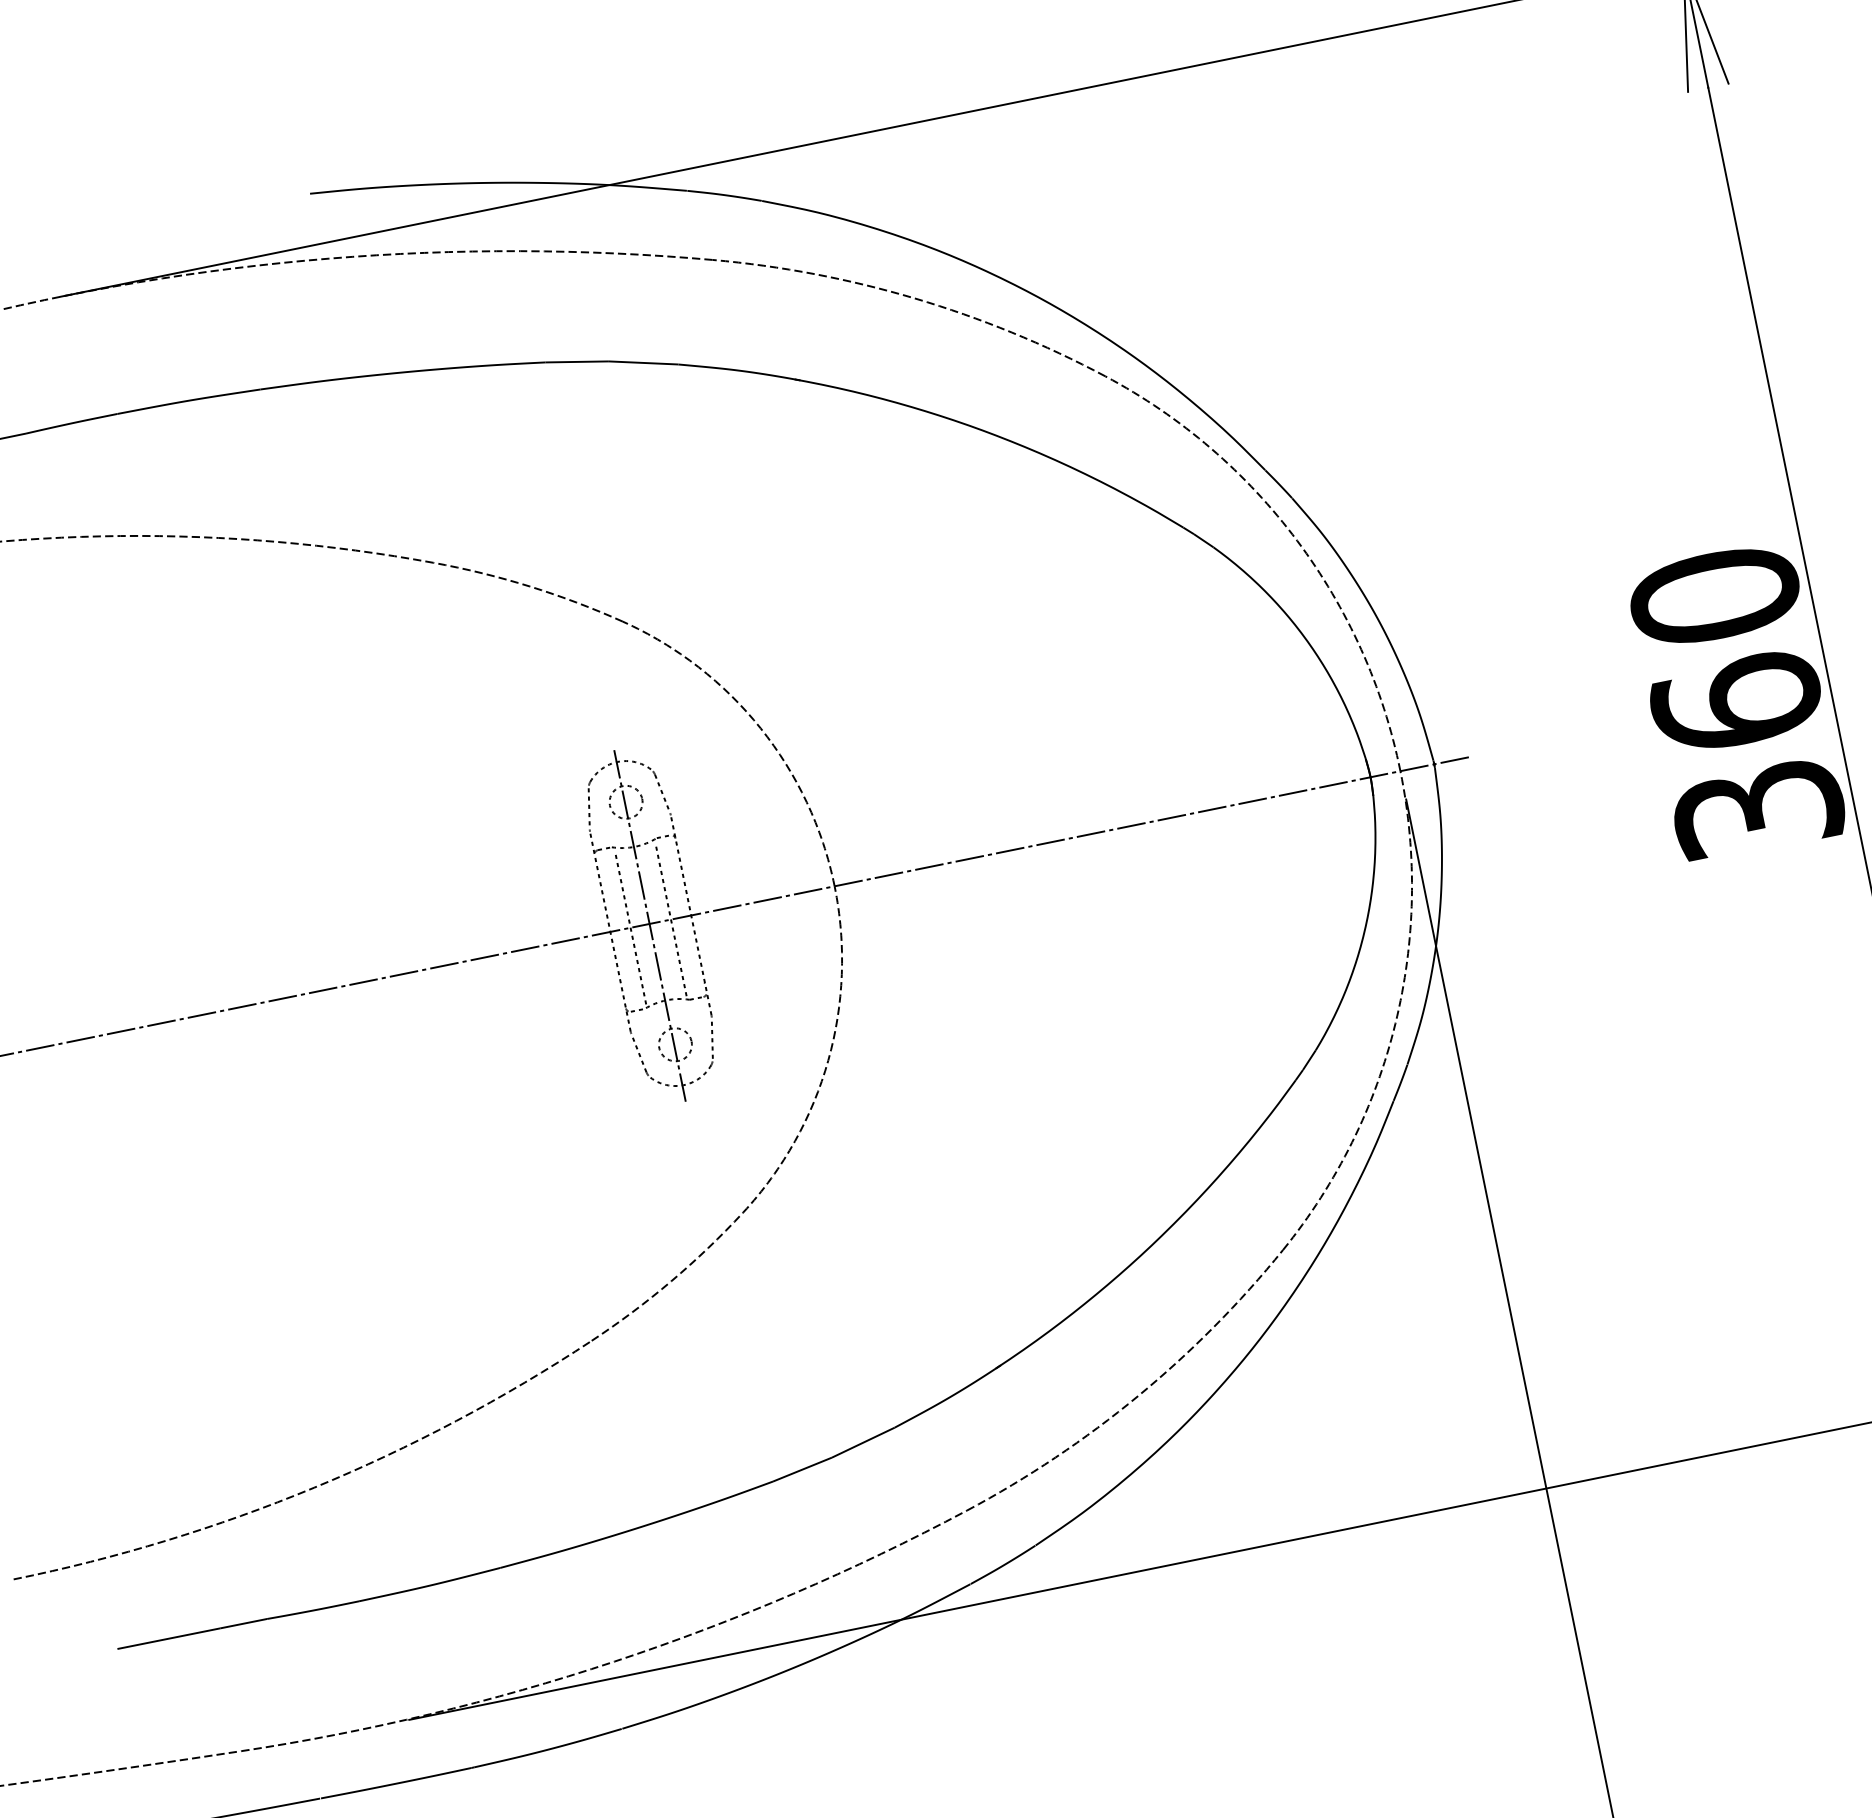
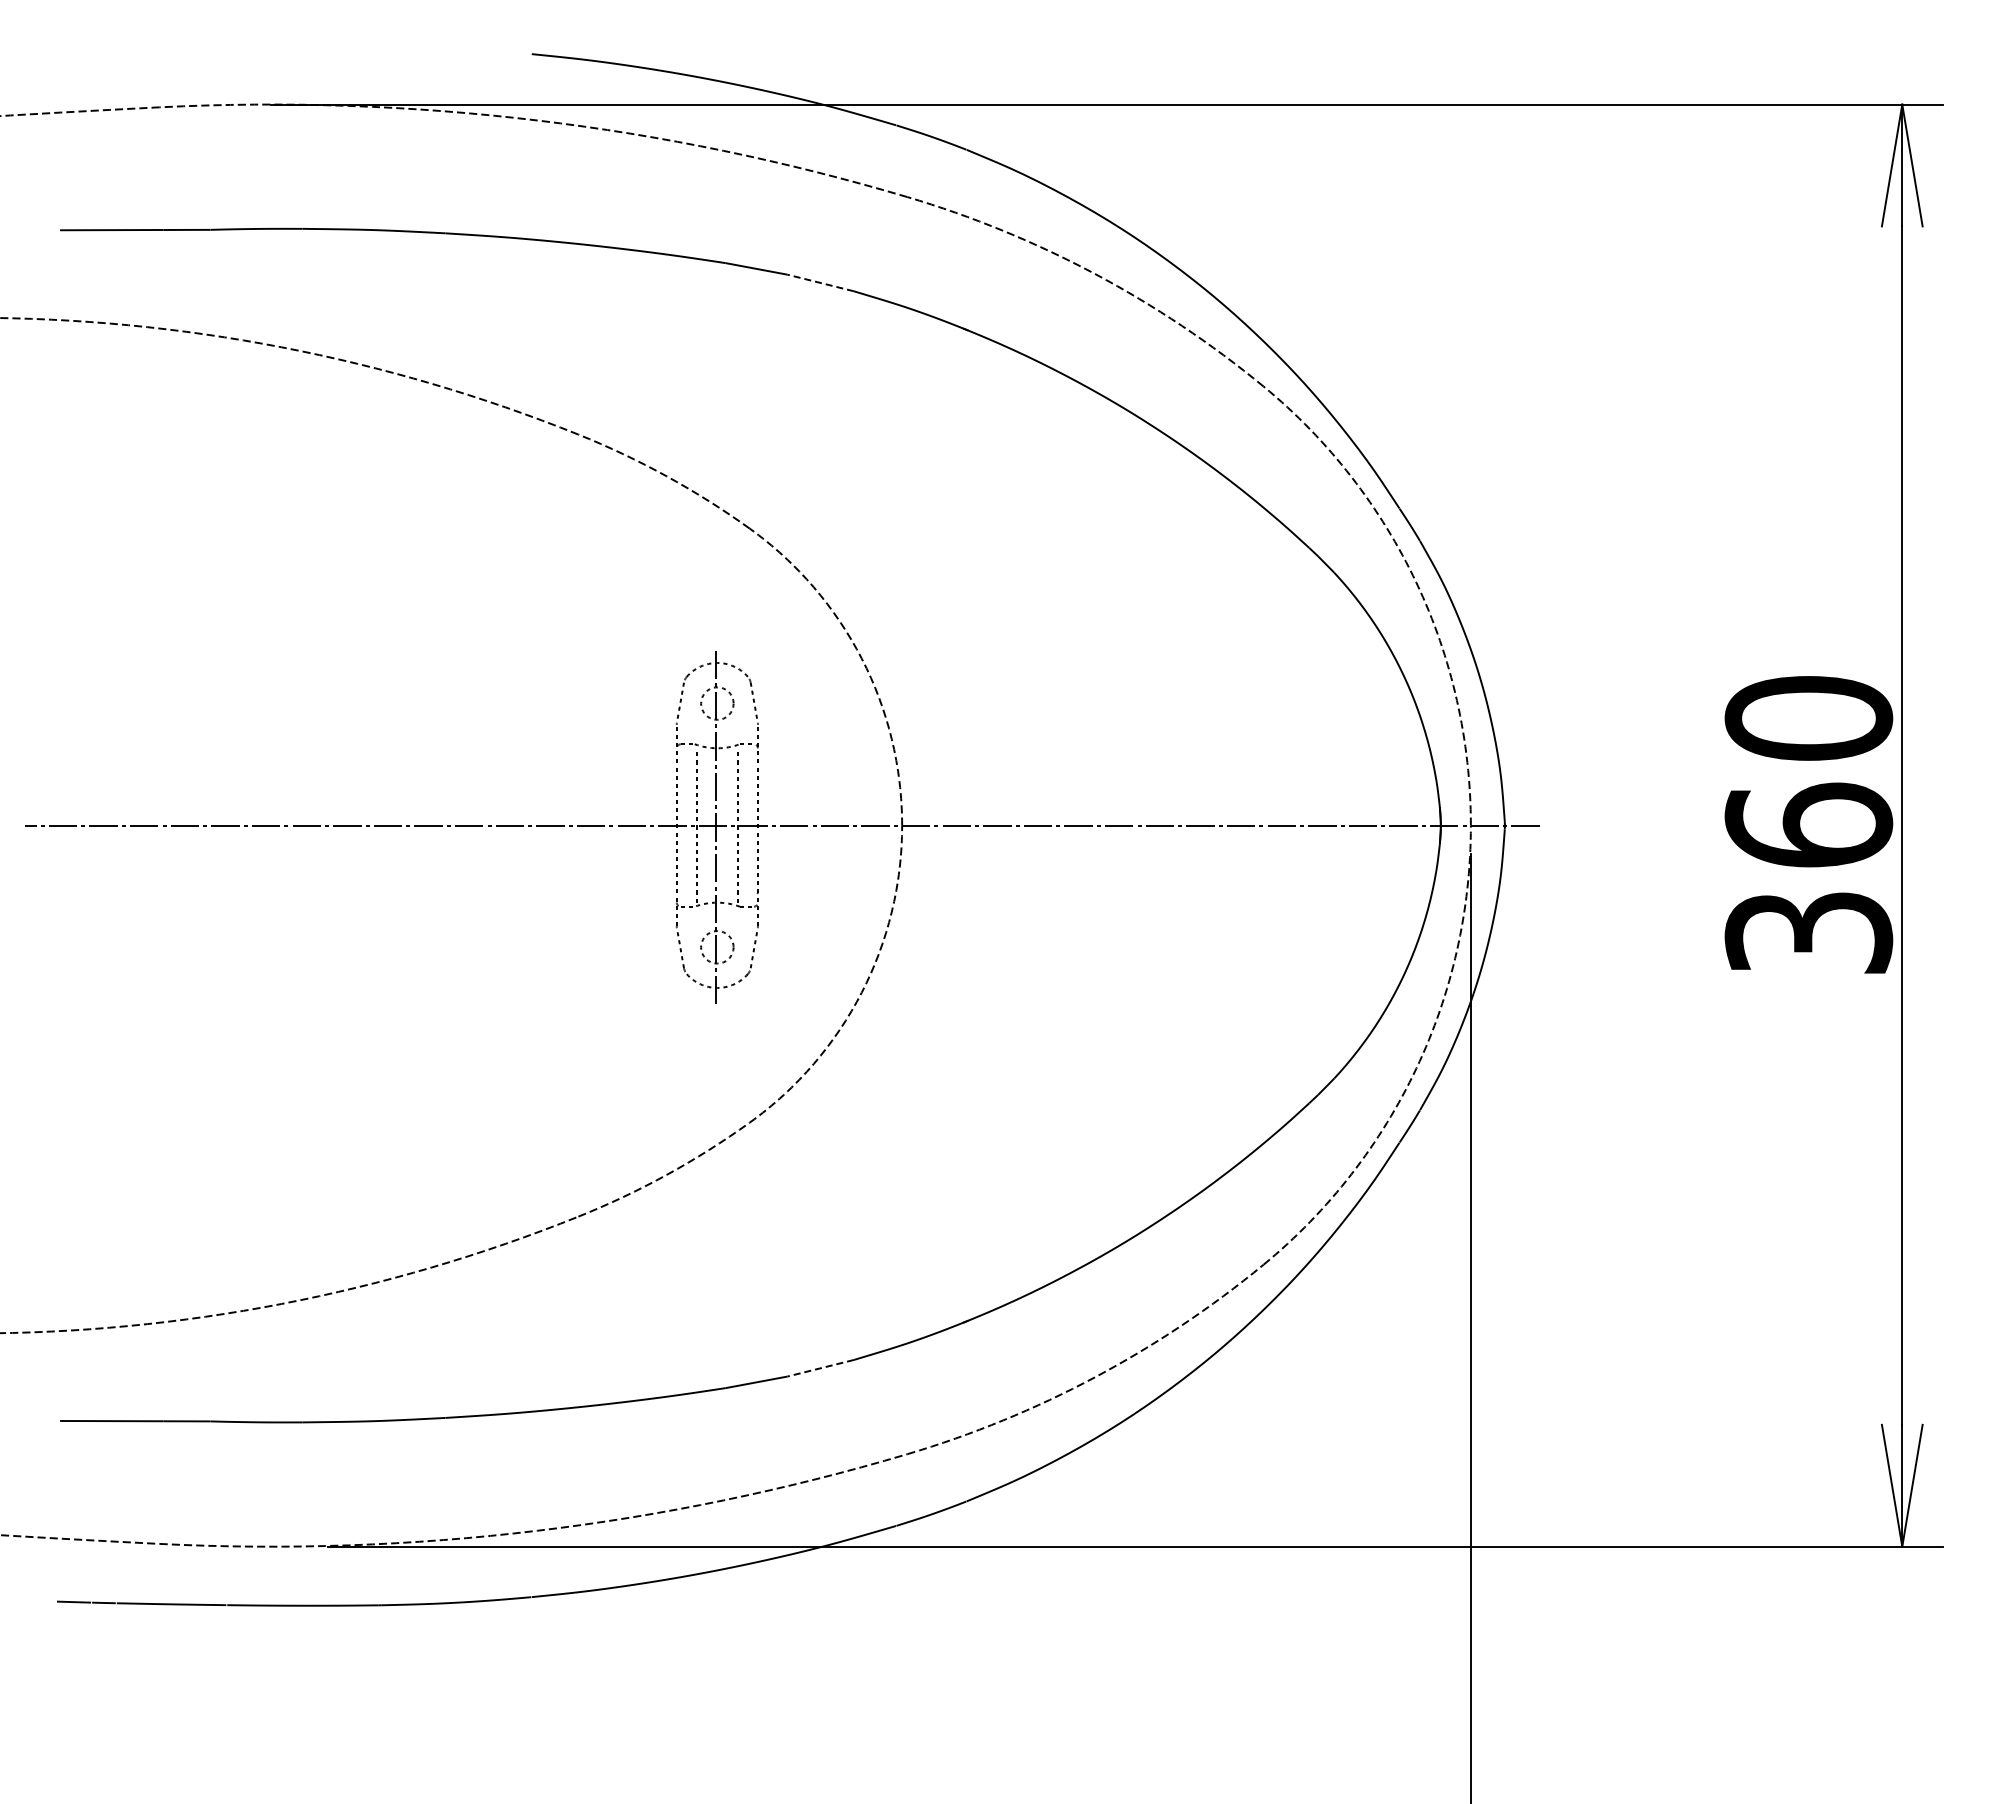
line: (643, 362) -> (820, 282), solid -> dashed
line: (863, 1442) -> (820, 1368), solid -> dashed

